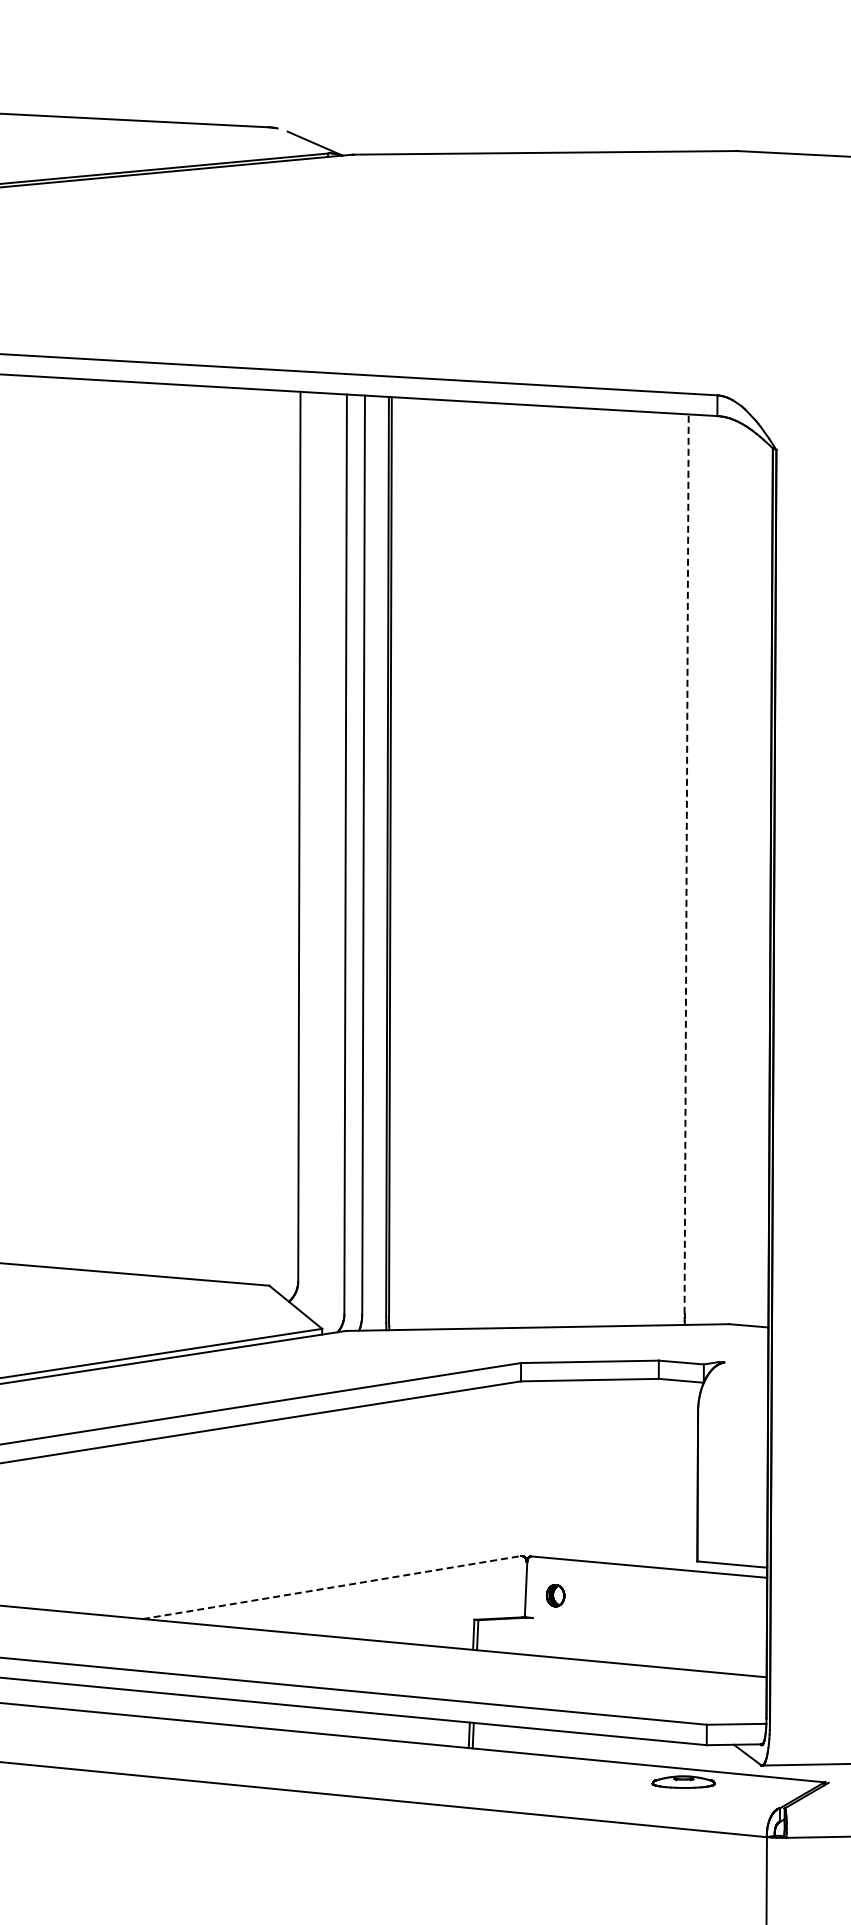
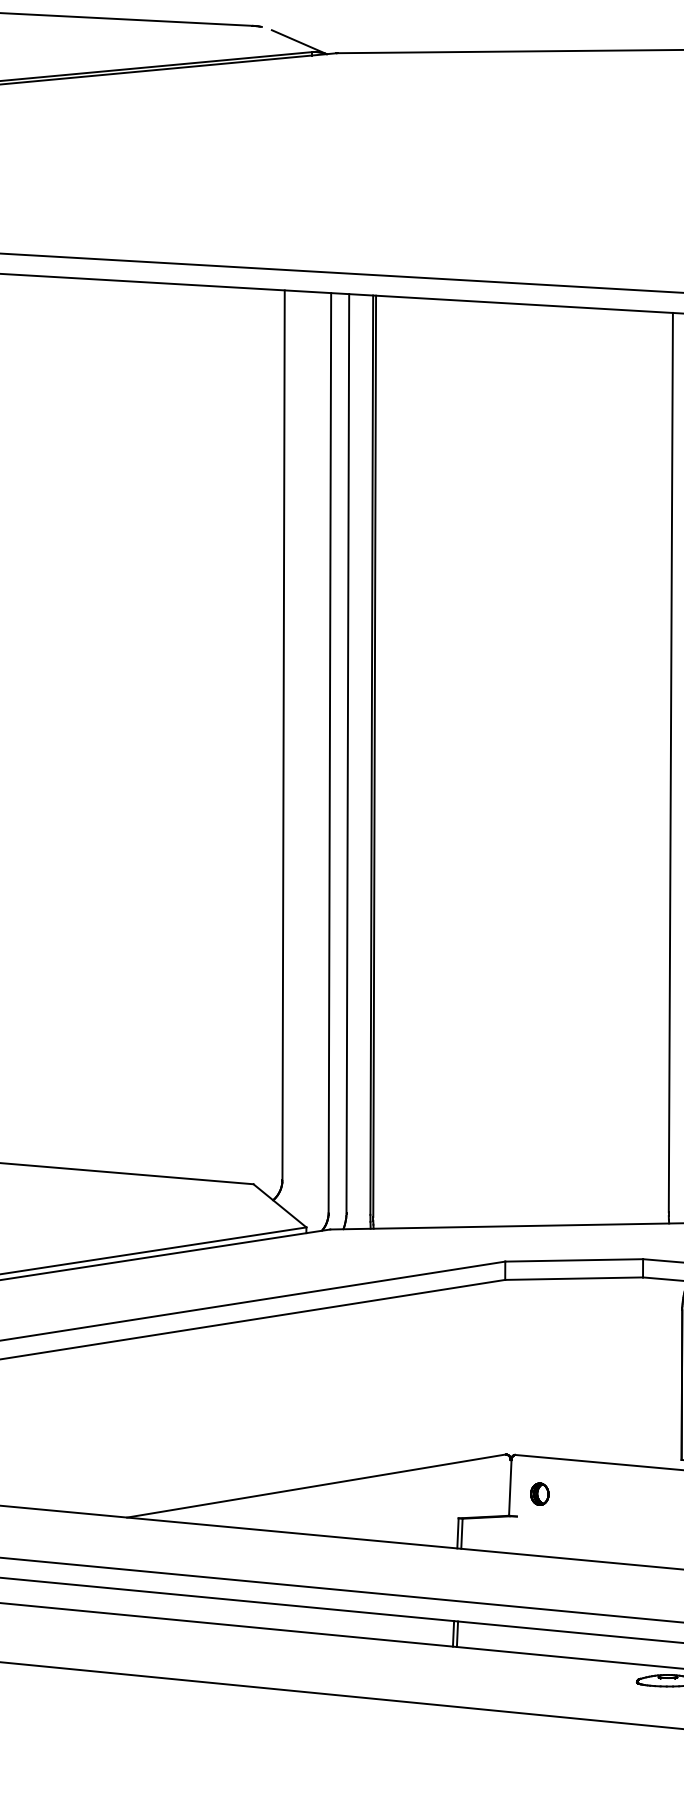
line: (686, 864) -> (670, 763), dashed -> solid
line: (332, 1587) -> (316, 1486), dashed -> solid

